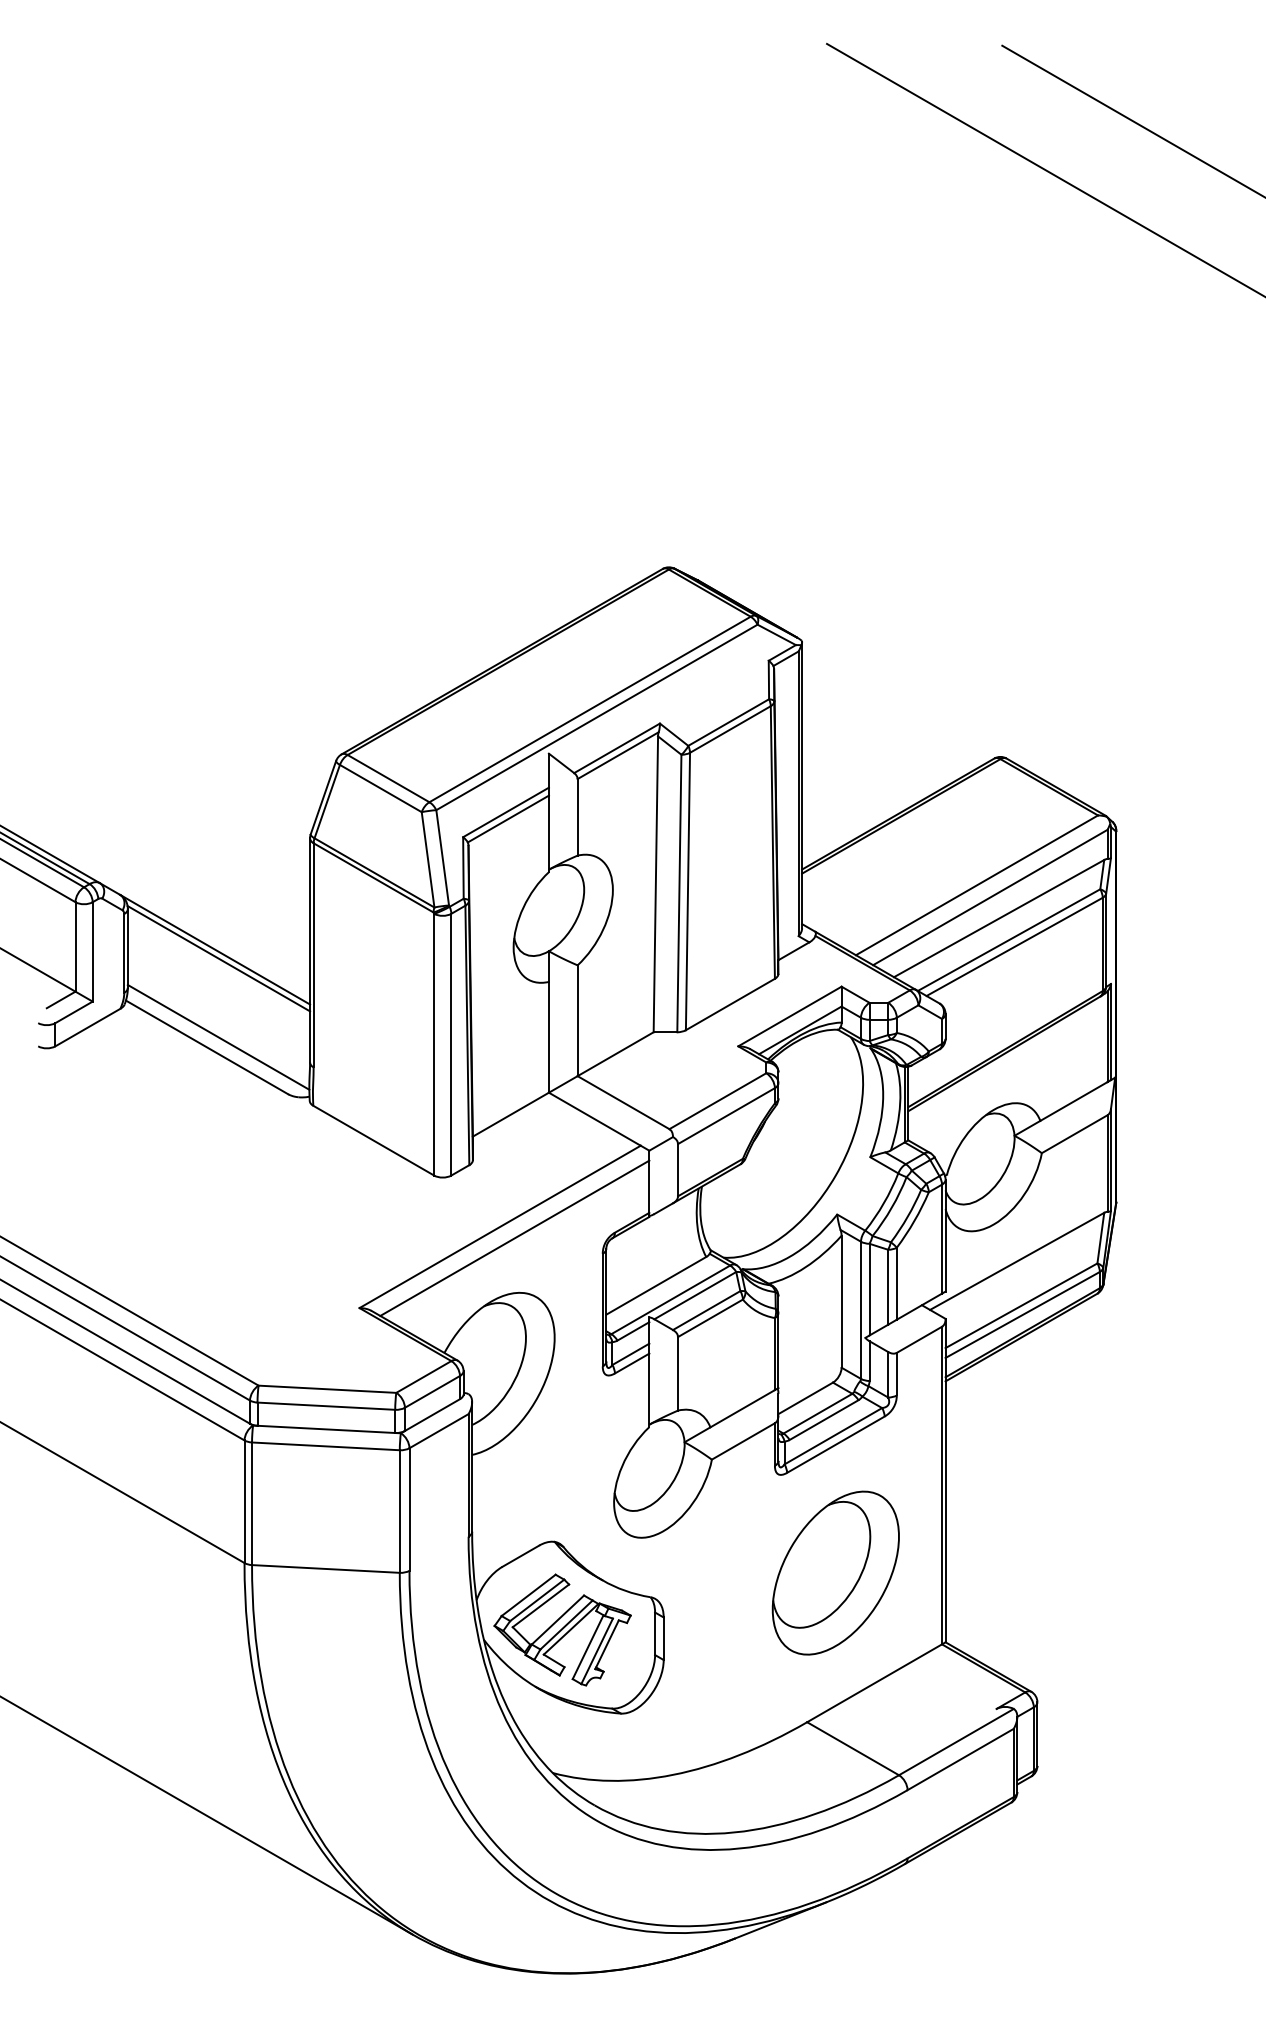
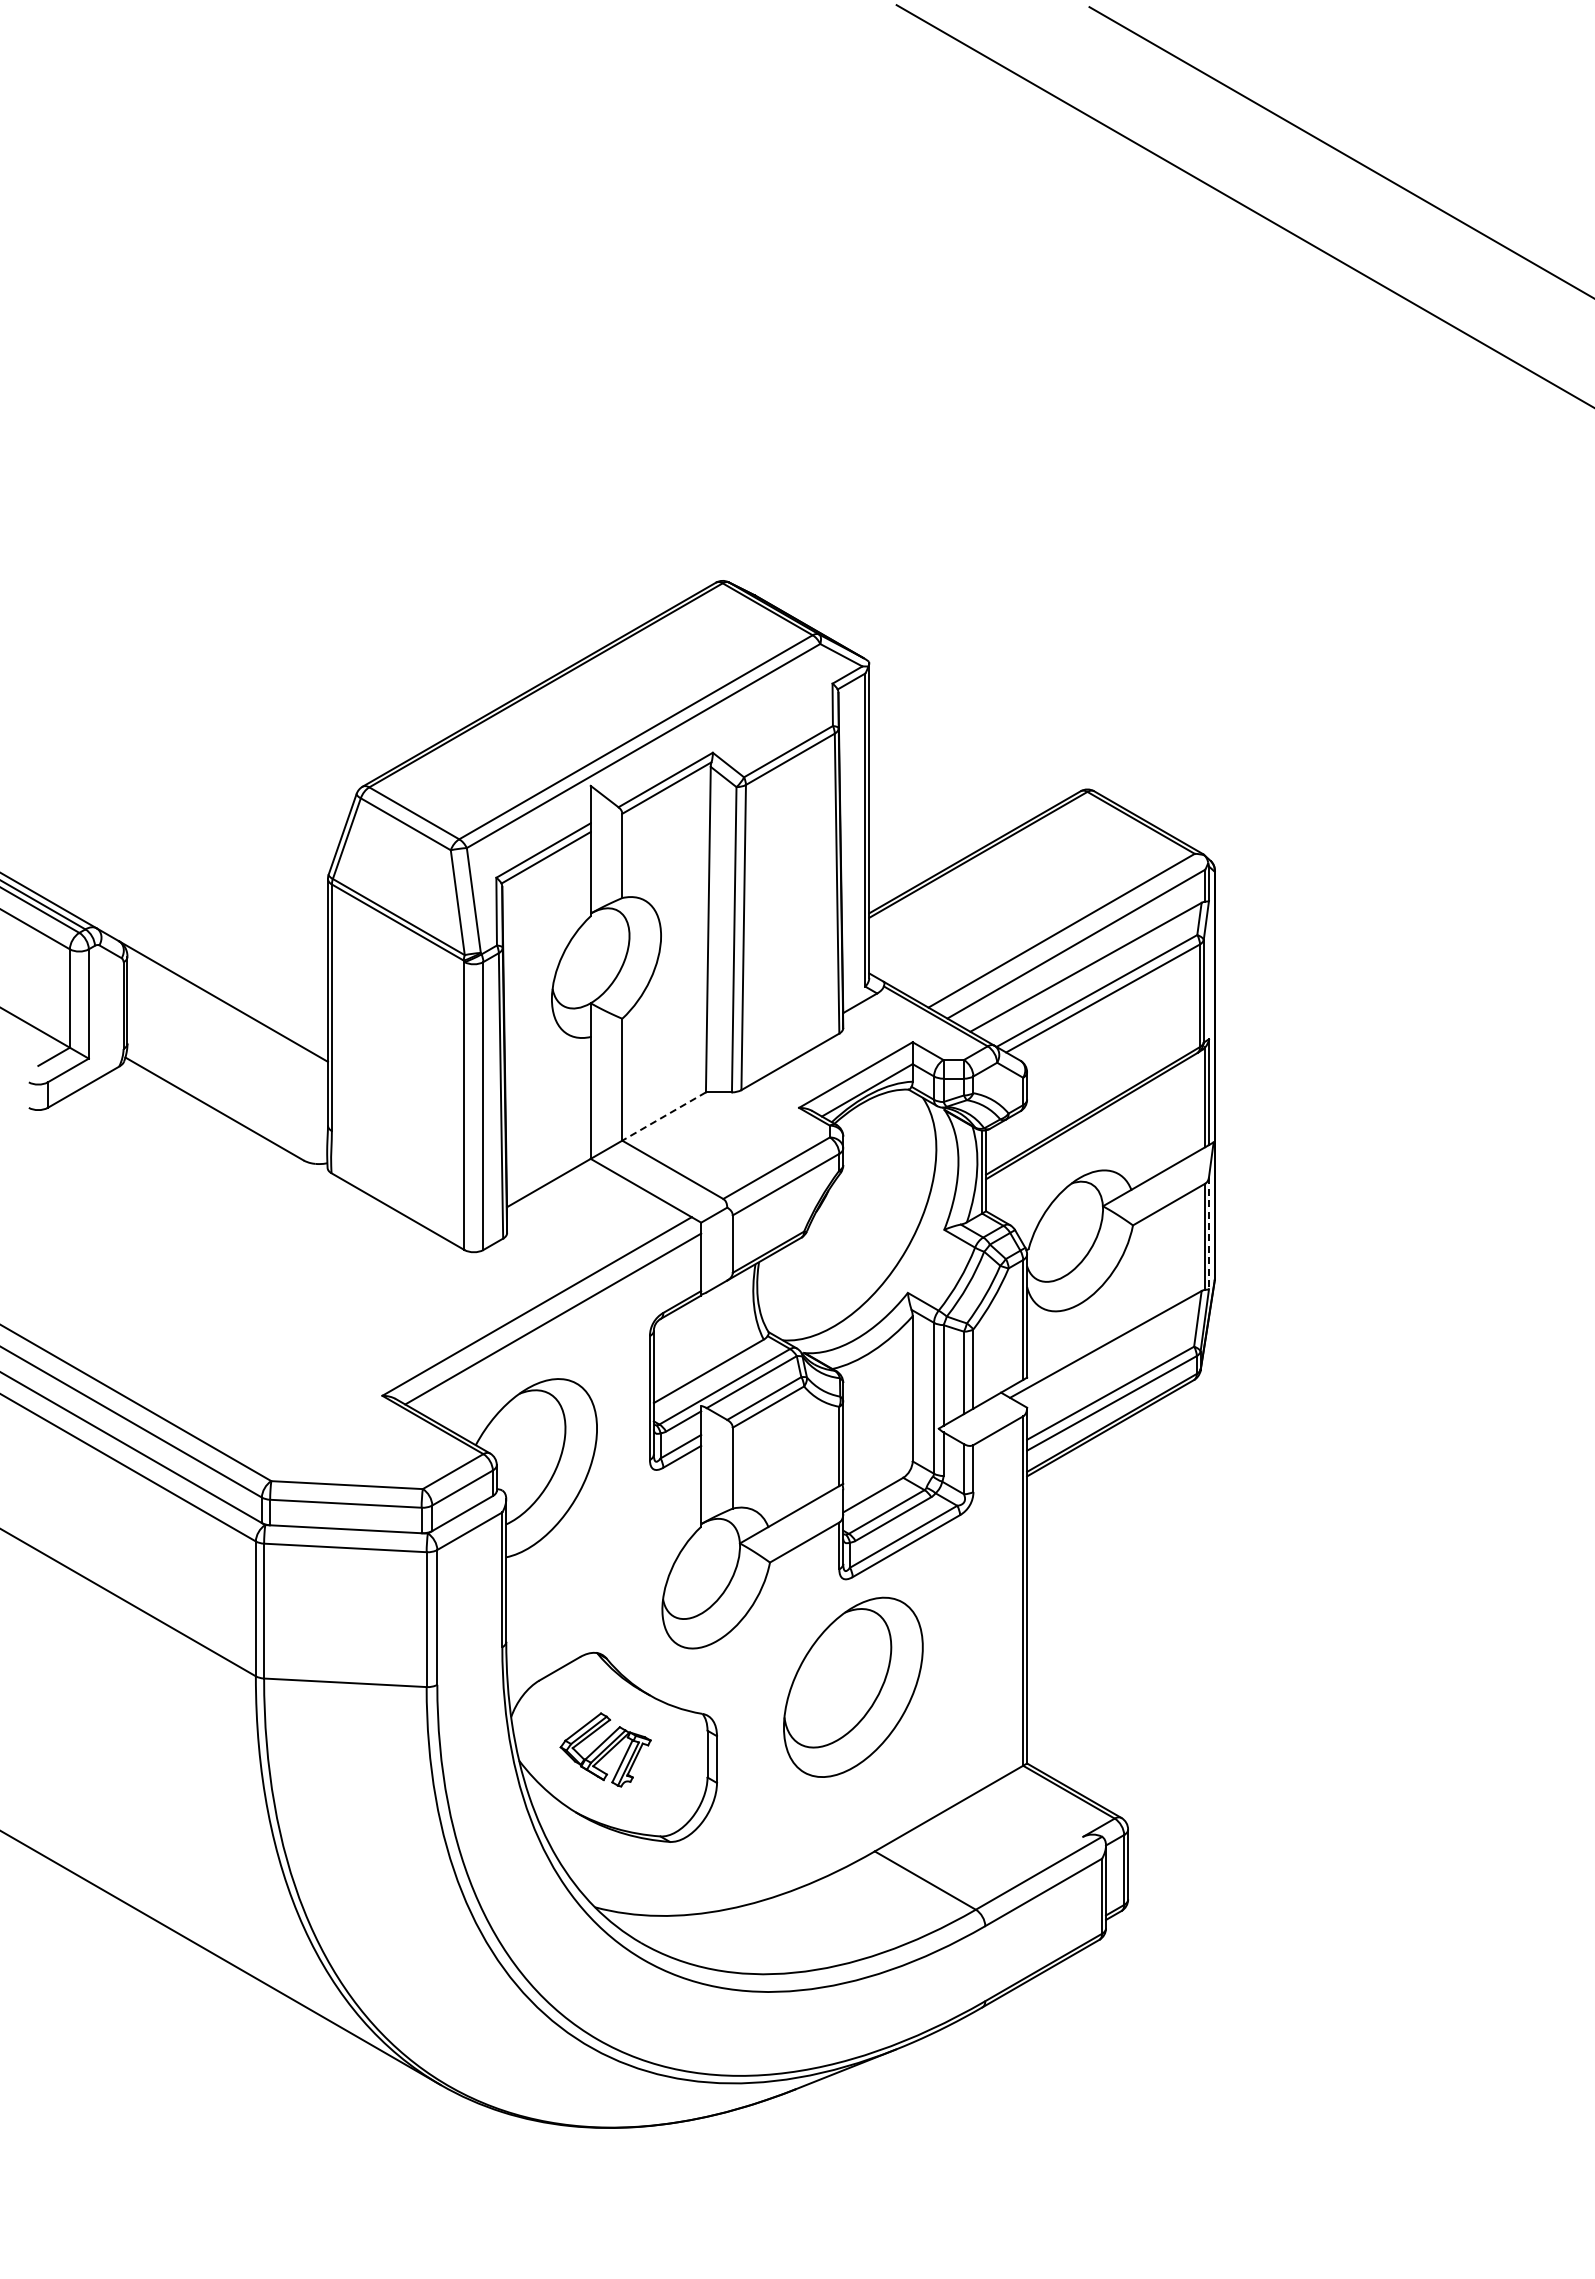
line: (218, 958) -> (227, 1011), removed
line: (218, 1036) -> (227, 1097), removed
line: (615, 1054) -> (663, 1116), solid -> dashed
line: (1111, 1160) -> (1209, 1233), solid -> dashed
part: (835, 1572) -> (853, 1686), moved
part: (562, 1629) -> (605, 1749), size x0.6

